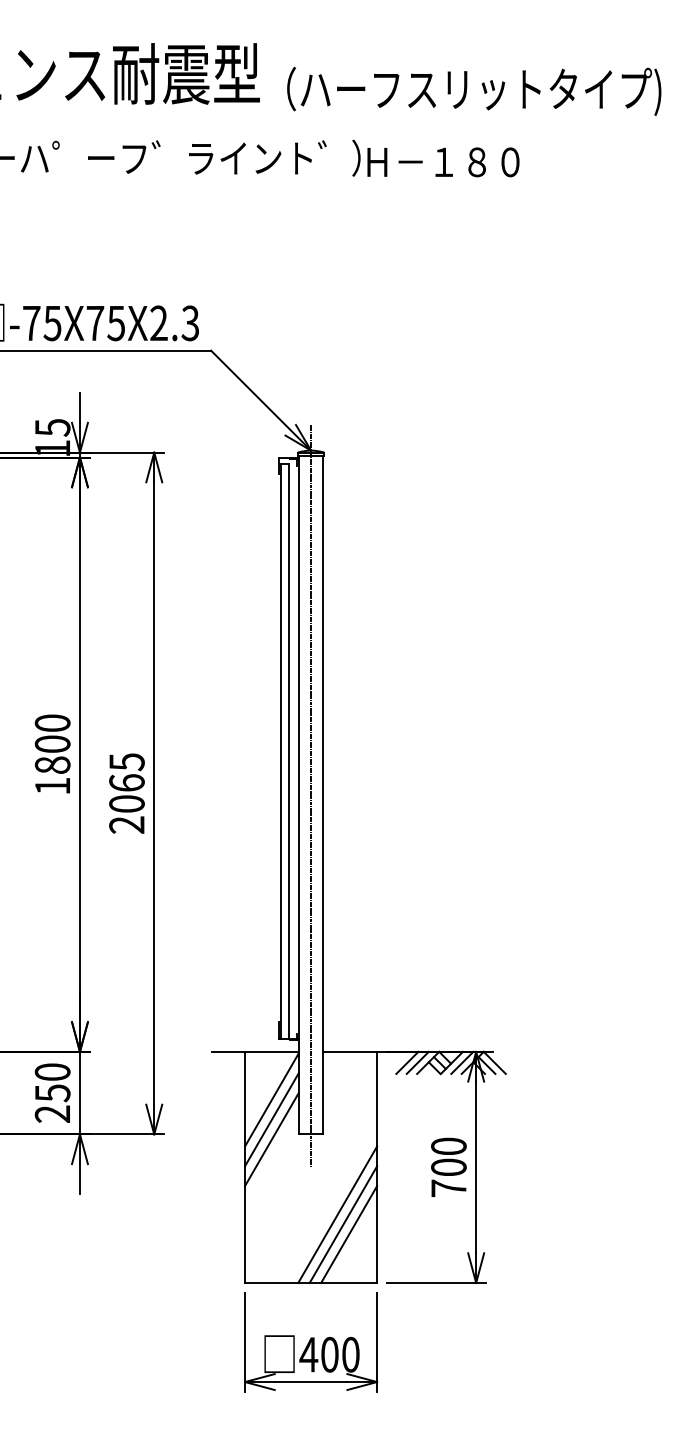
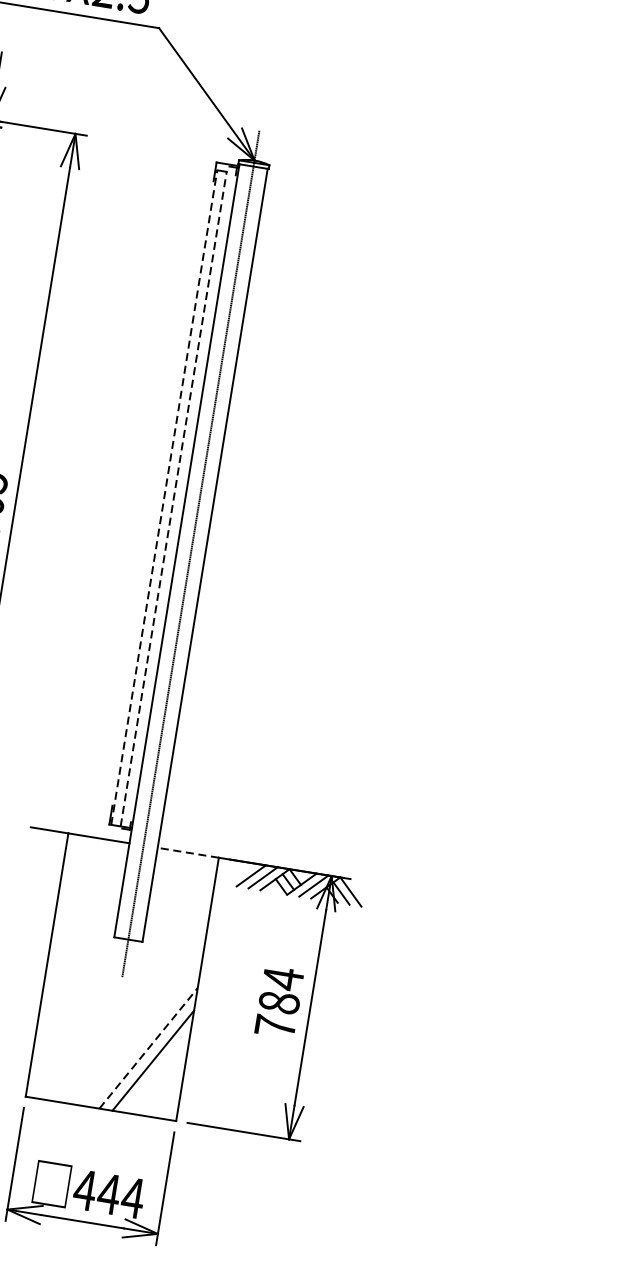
line: (280, 750) -> (164, 496), solid -> dashed
line: (288, 750) -> (173, 498), solid -> dashed
line: (350, 1051) -> (188, 852), solid -> dashed
line: (271, 1099) -> (89, 892), removed
line: (271, 1119) -> (86, 915), removed
line: (271, 1139) -> (82, 938), removed
text: (448, 1156) -> (280, 990), 700 -> 784
line: (337, 1214) -> (143, 1035), removed
line: (343, 1224) -> (148, 1048), solid -> dashed
text: (340, 1354) -> (121, 1195), 400 -> 444

